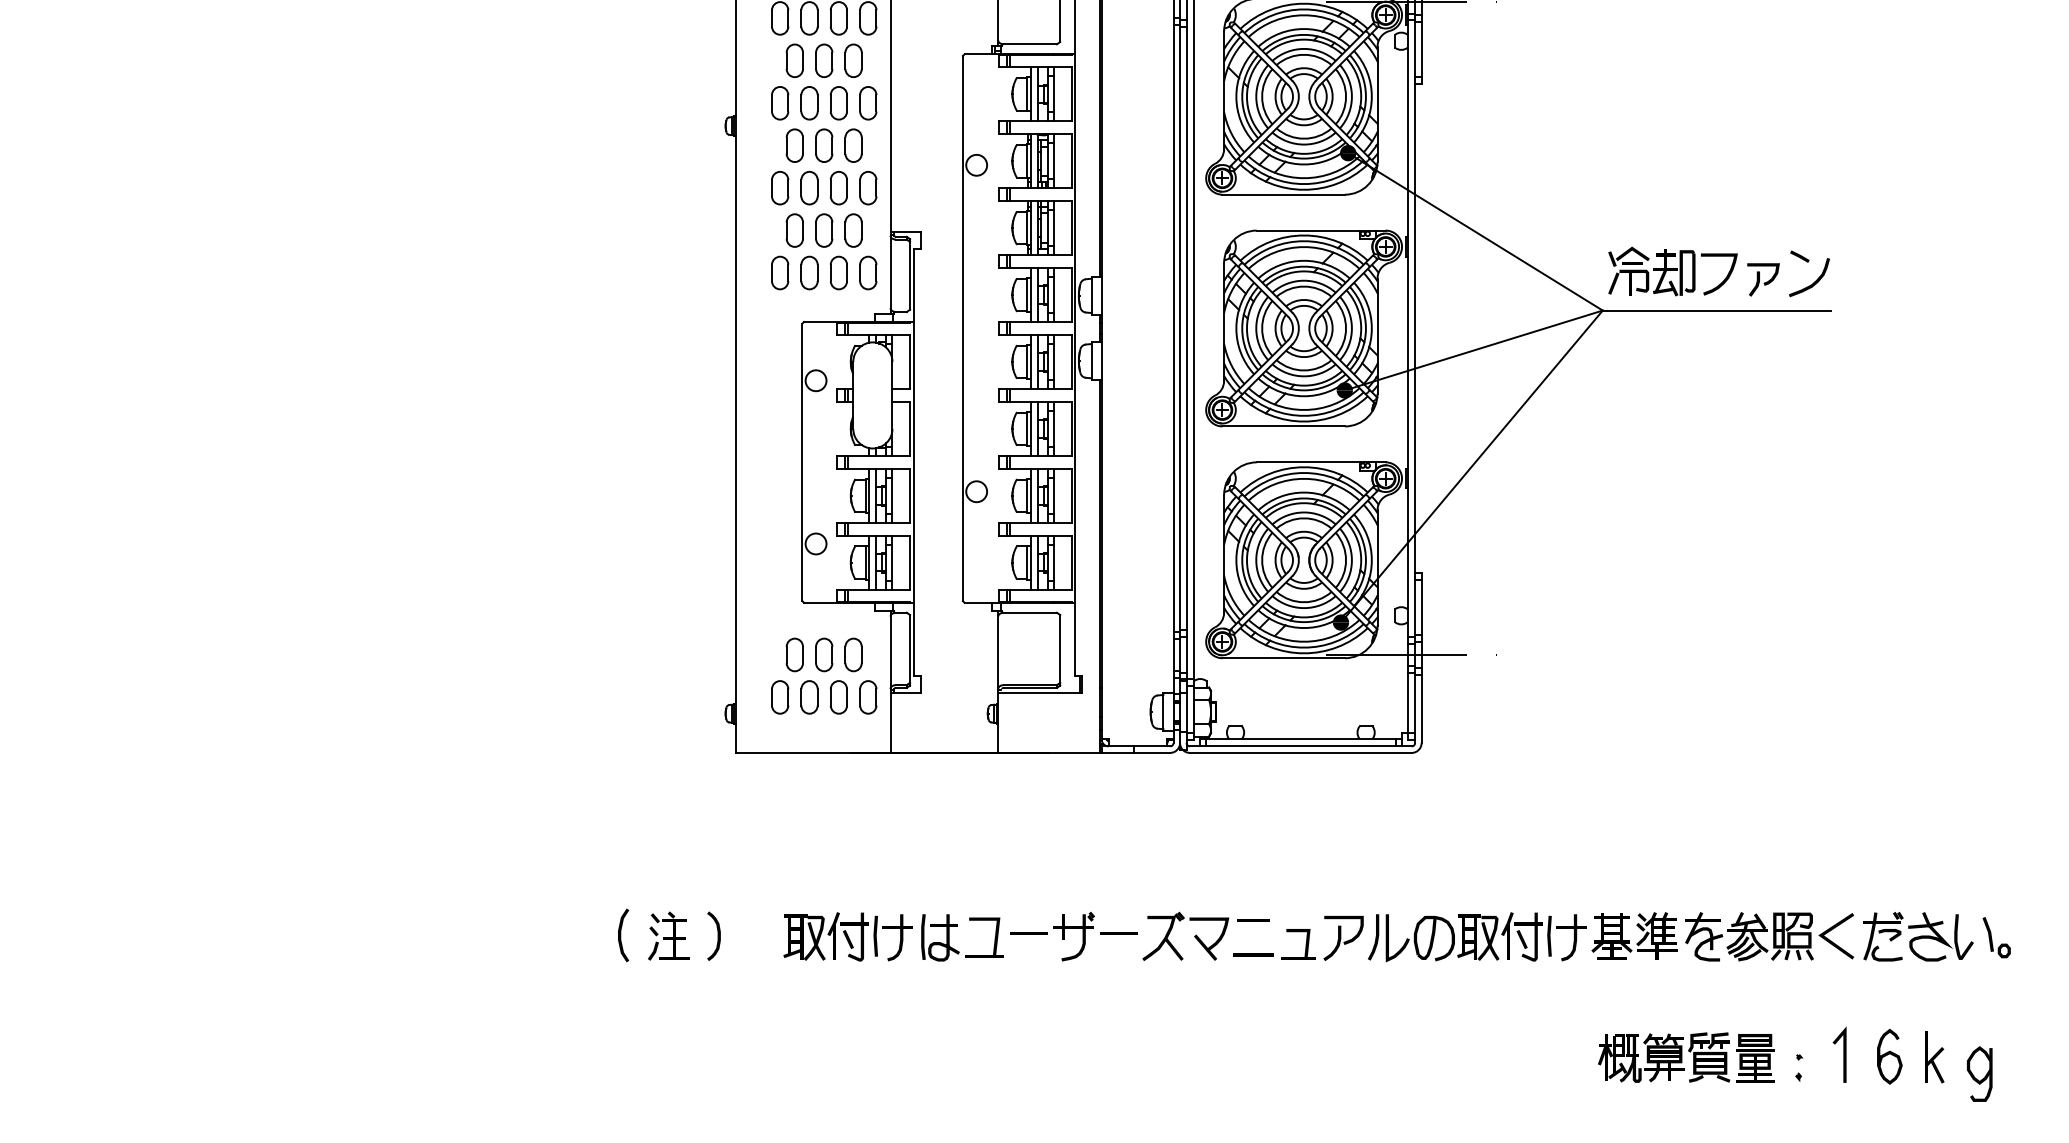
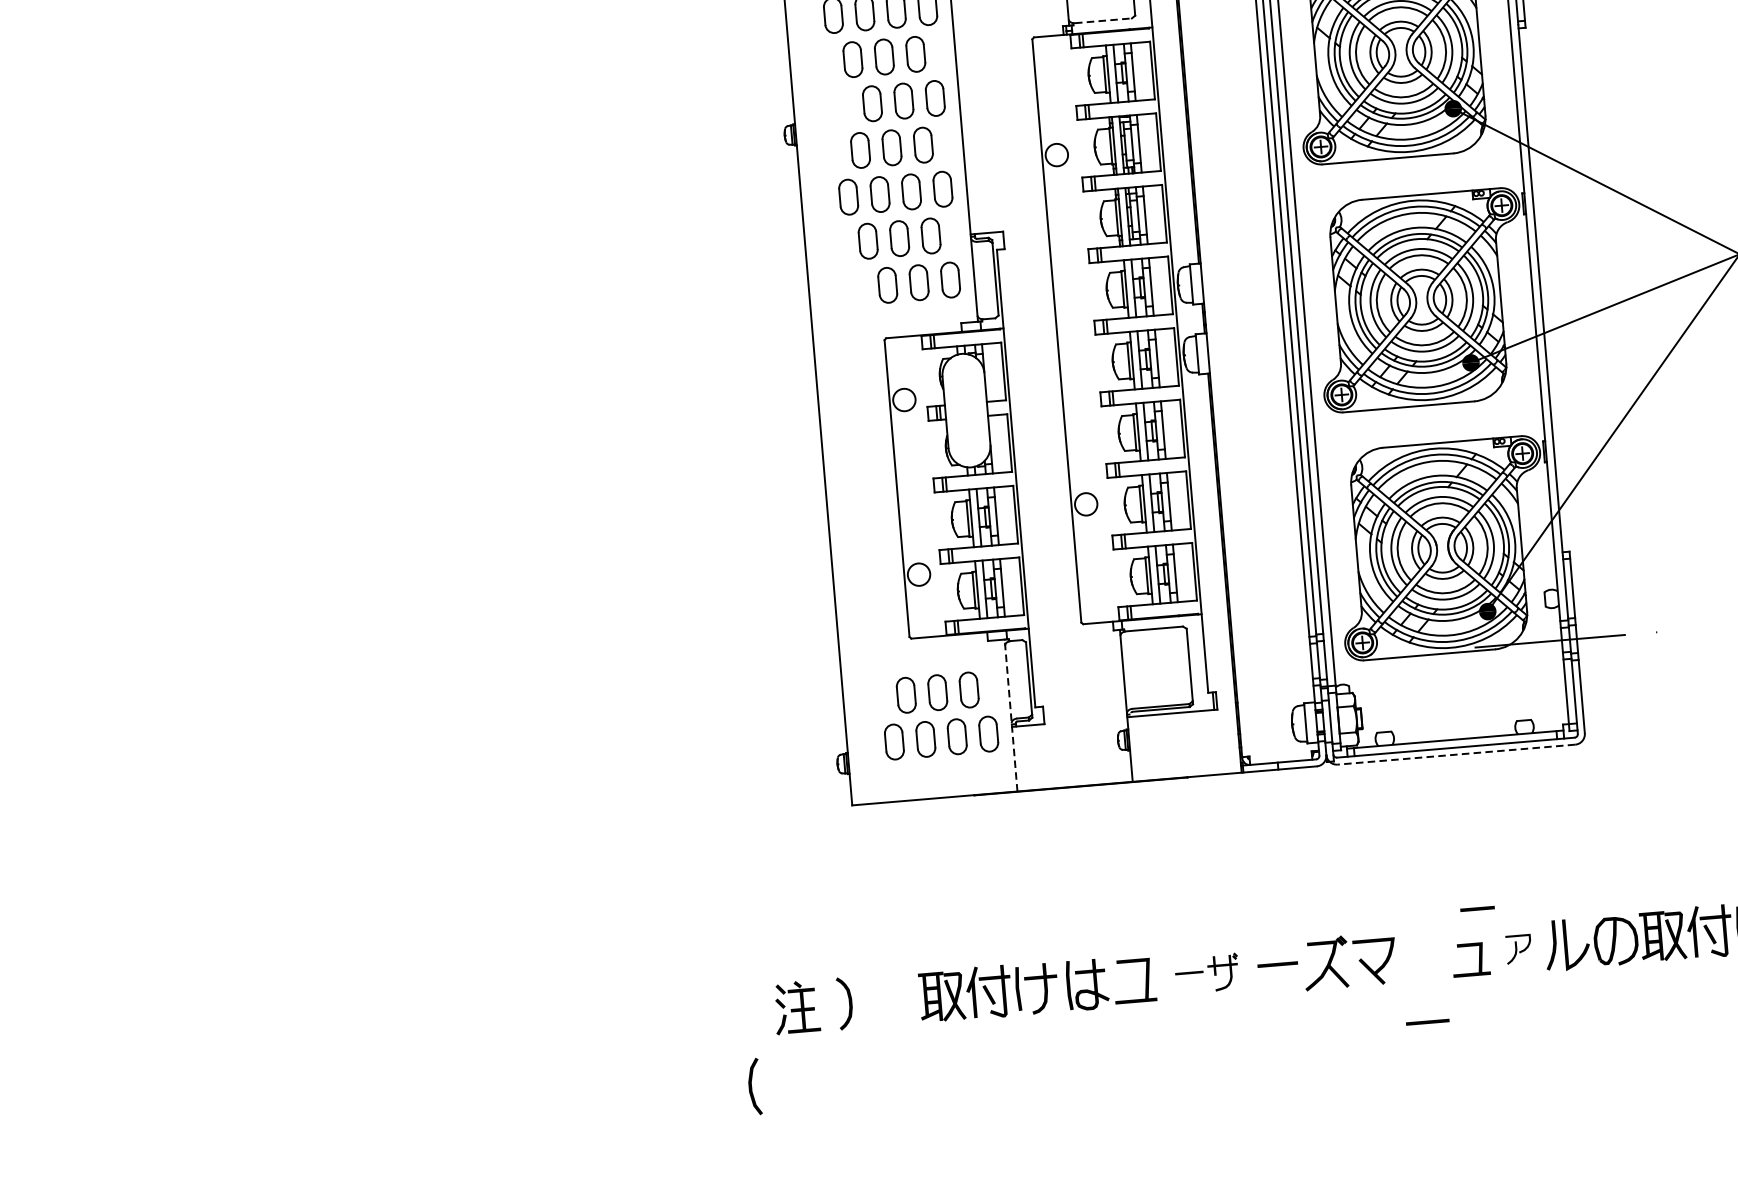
line: (1030, 44) -> (1103, 20), solid -> dashed
part: (780, 103) -> (841, 106), removed
part: (780, 272) -> (856, 287), removed
line: (890, 681) -> (1011, 715), solid -> dashed
line: (1300, 752) -> (1456, 754), solid -> dashed
line: (1253, 920) -> (1477, 908), moved
curve: (621, 935) -> (752, 1087), moved
part: (1052, 936) -> (1207, 973), size x0.7
part: (1343, 938) -> (1518, 949), size x0.6
line: (1253, 954) -> (1427, 1021), moved

